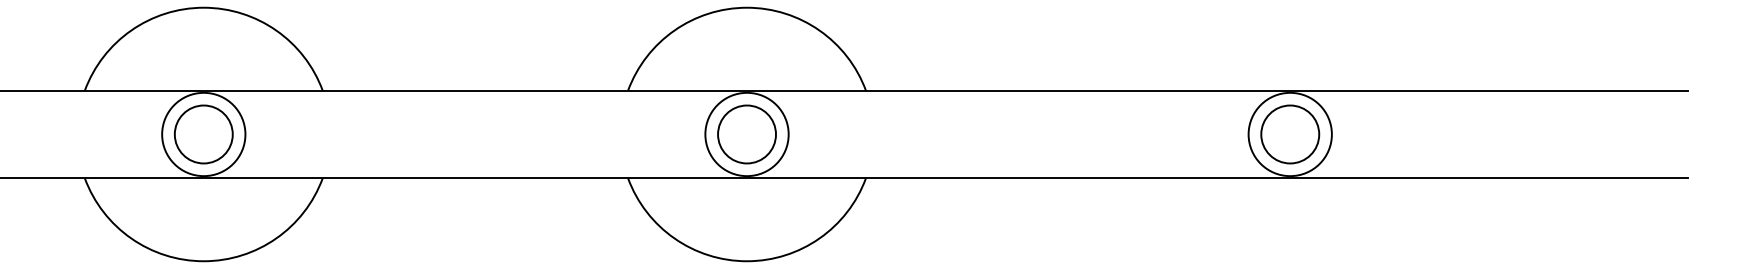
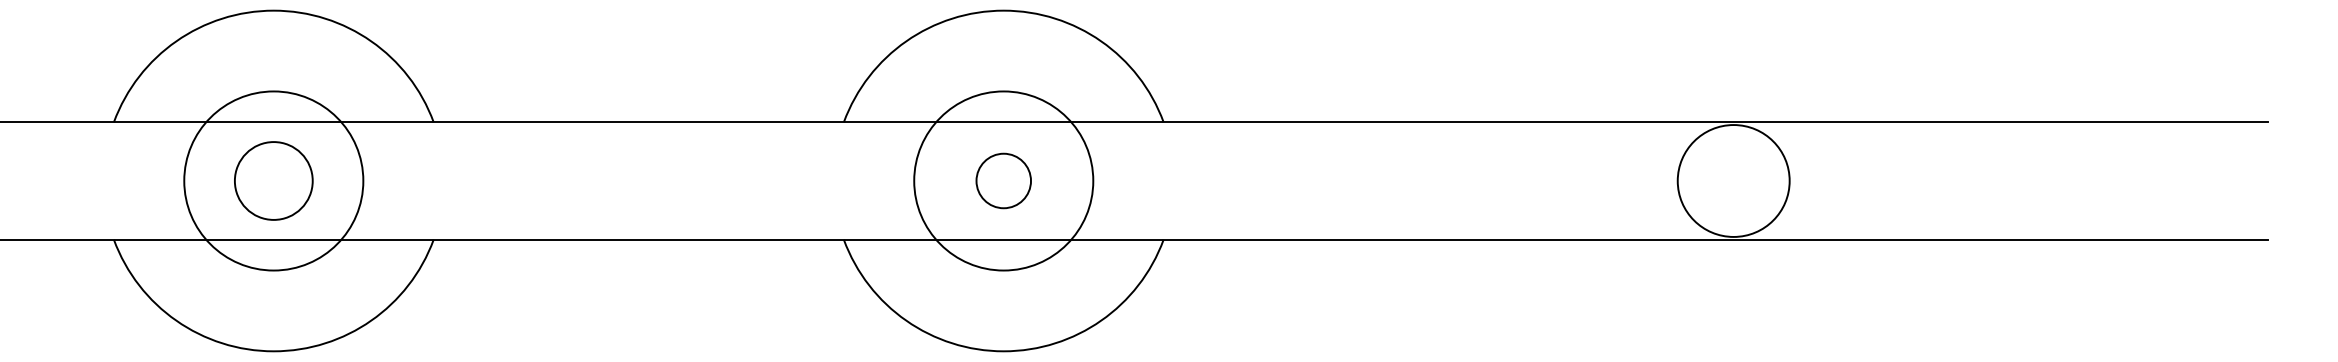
circle: (203, 134) -> (273, 180), size x1.6
circle: (746, 134) -> (1003, 180), size x0.7
circle: (746, 134) -> (1003, 180), size x1.6
circle: (1290, 134) -> (1733, 180), removed

